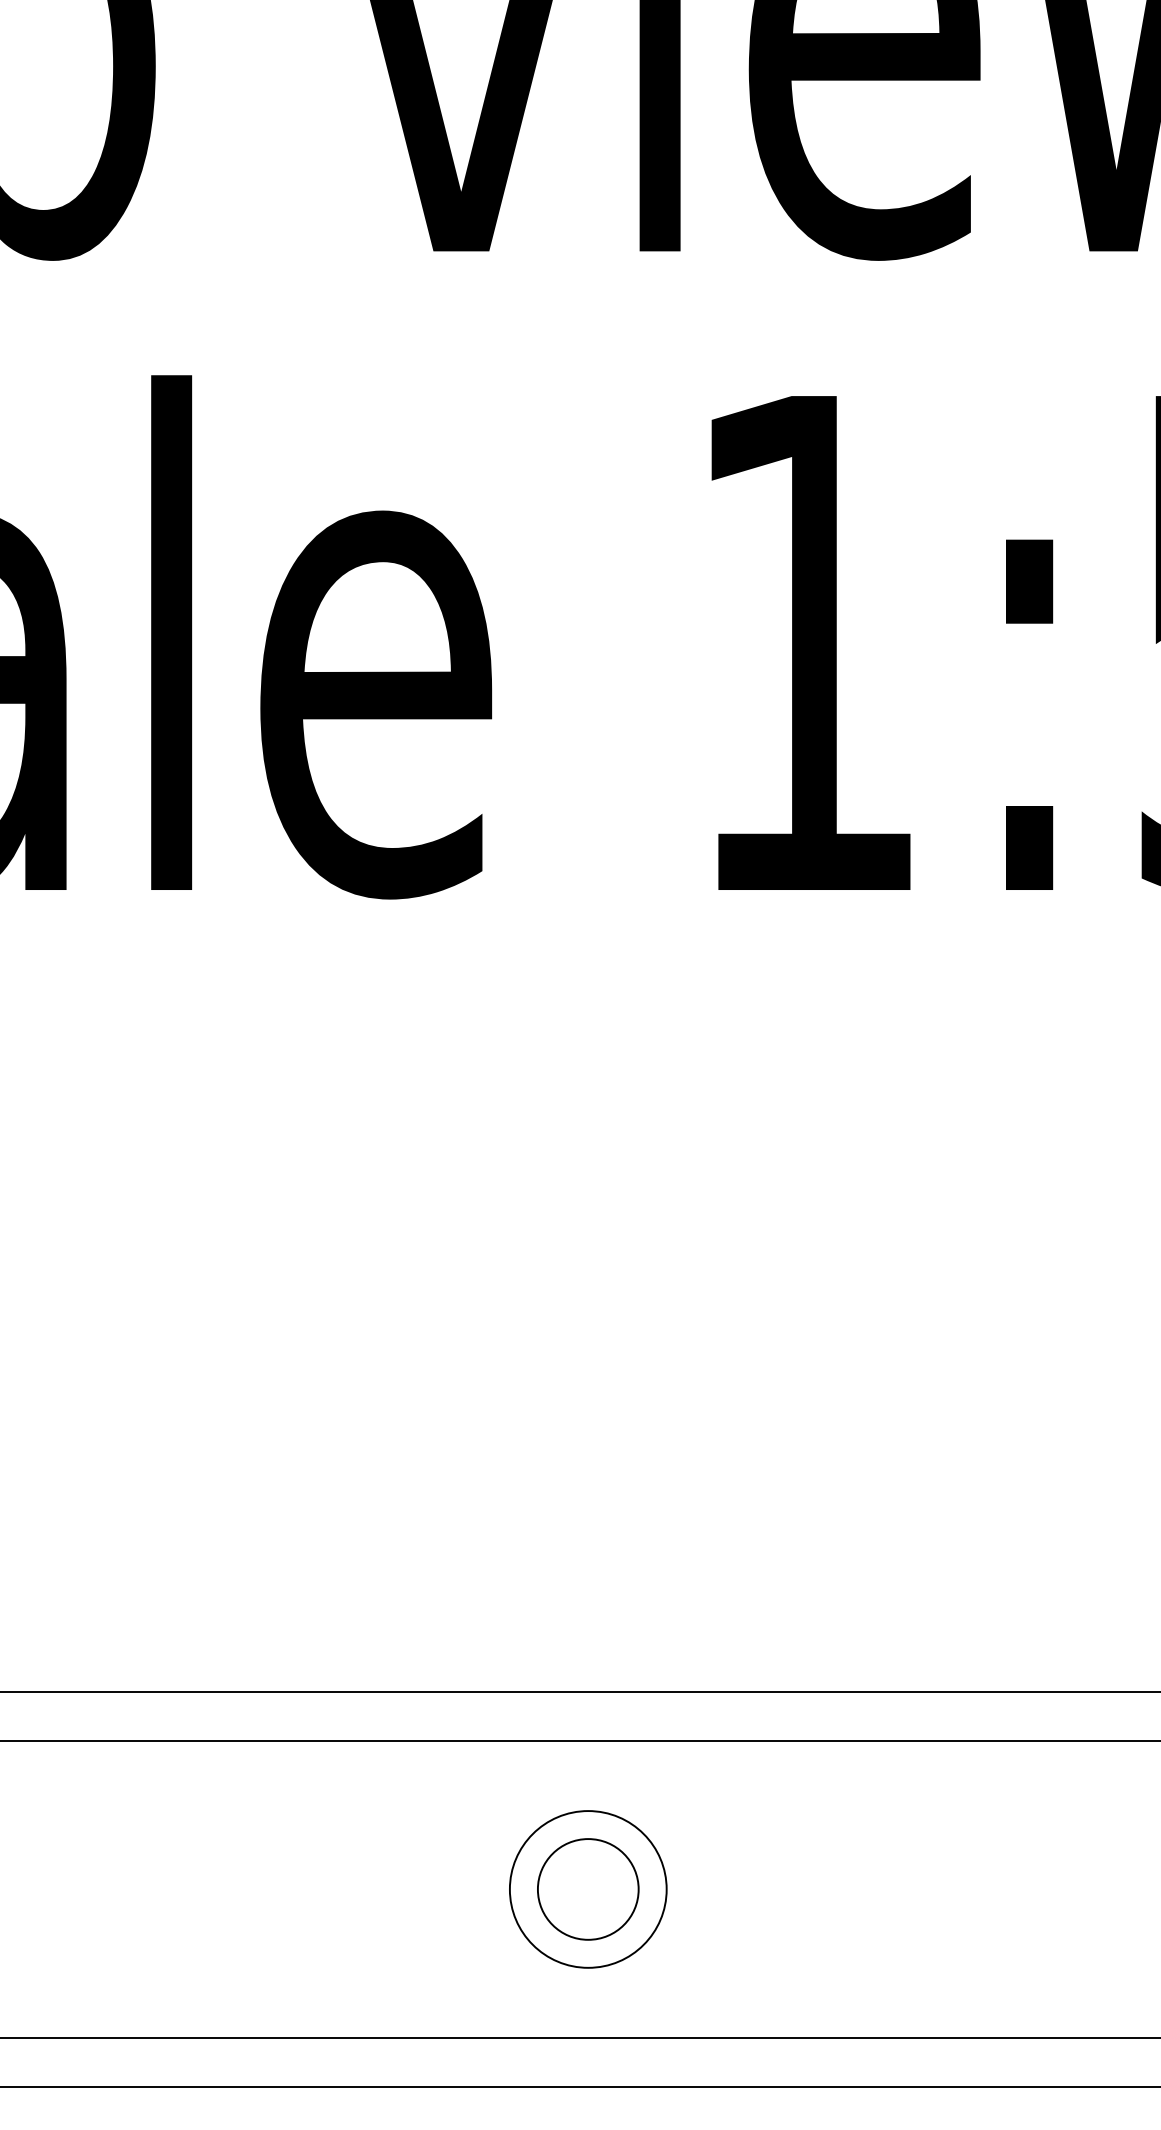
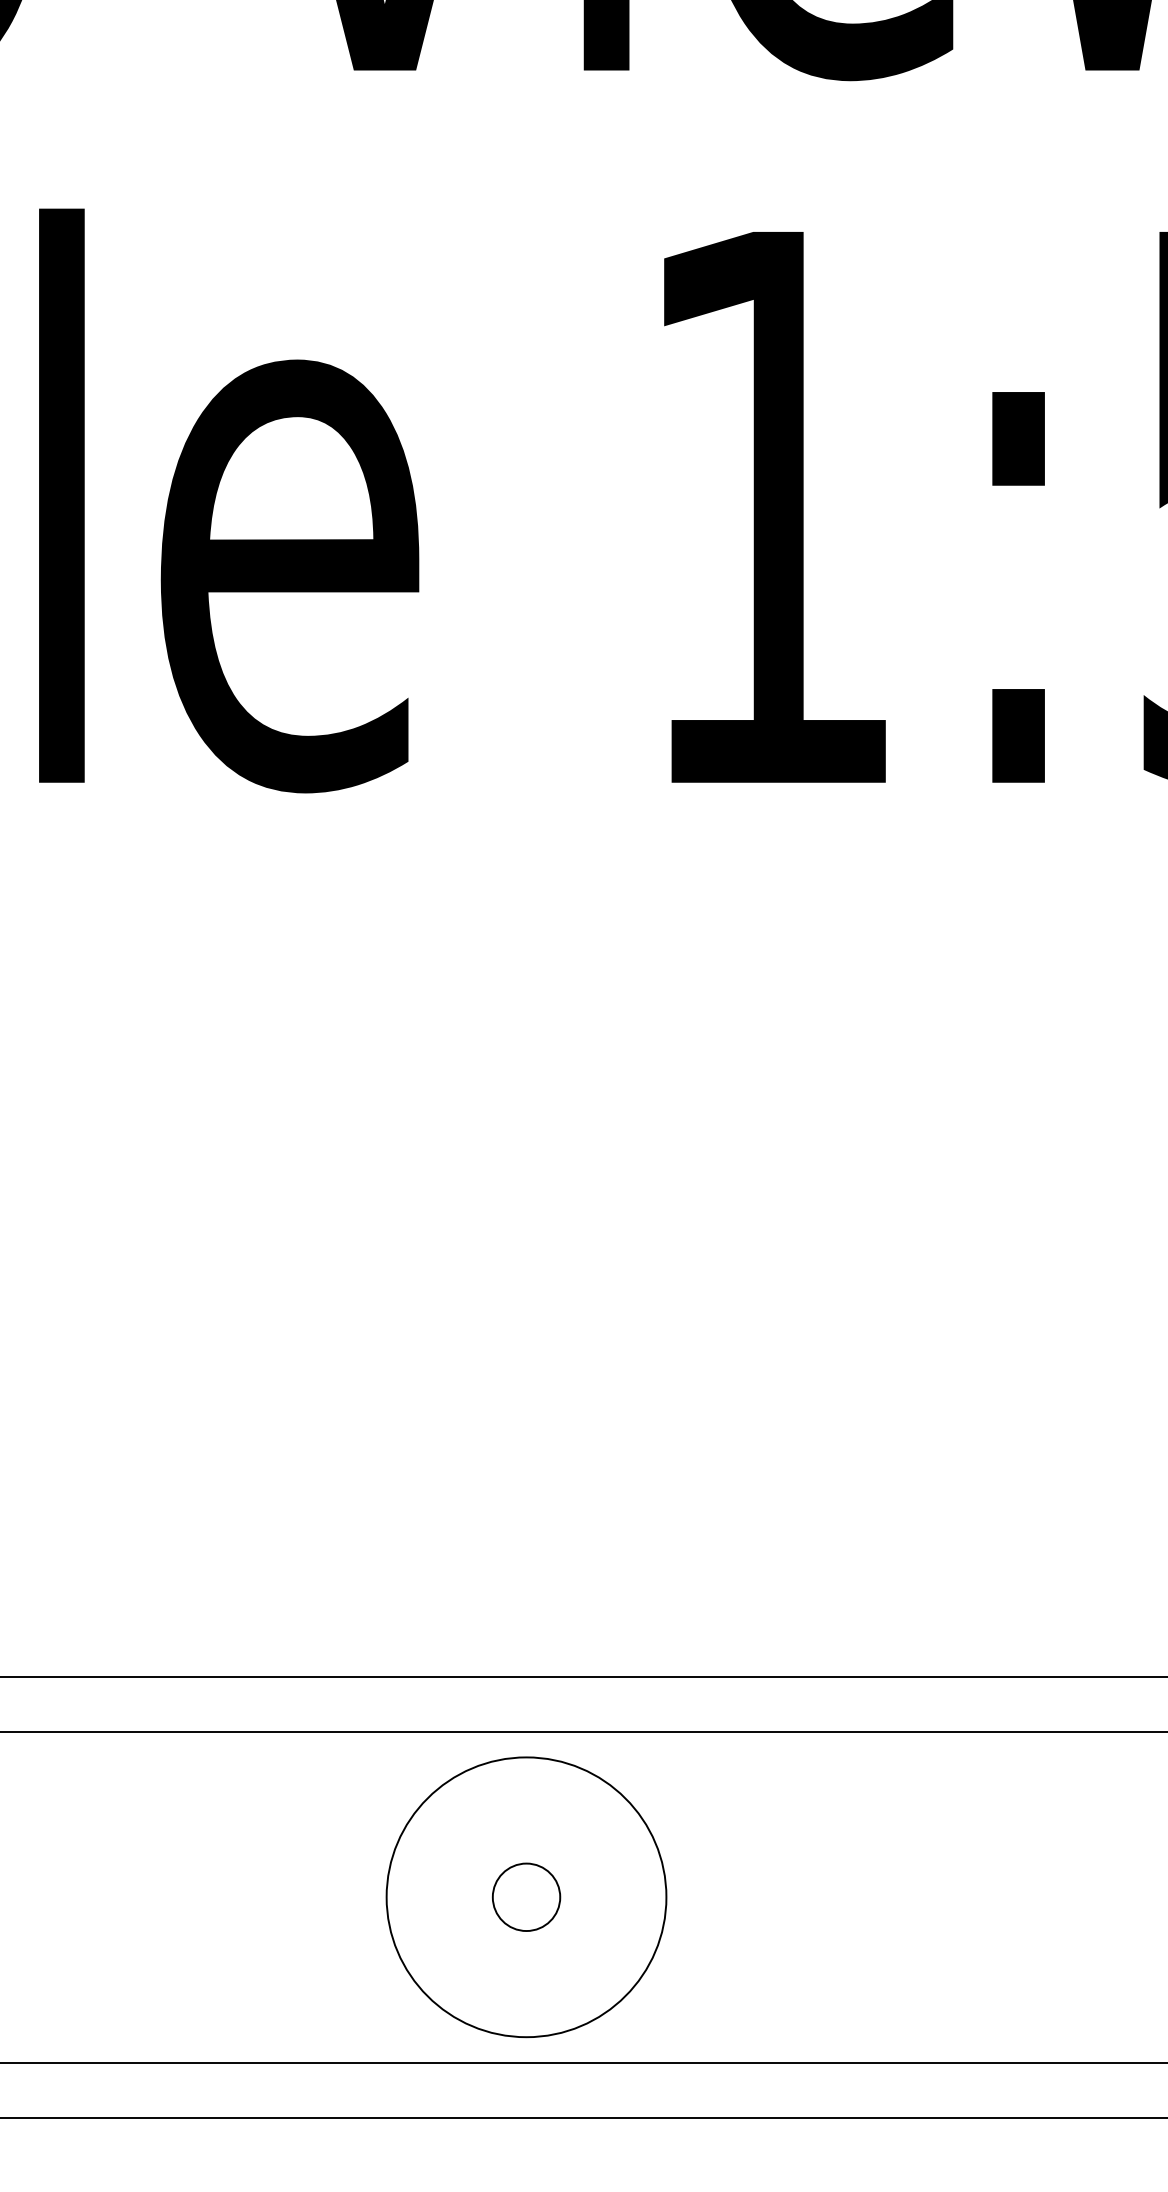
circle: (587, 1889) -> (525, 1897), size x0.6
circle: (587, 1889) -> (525, 1897), size x1.6

